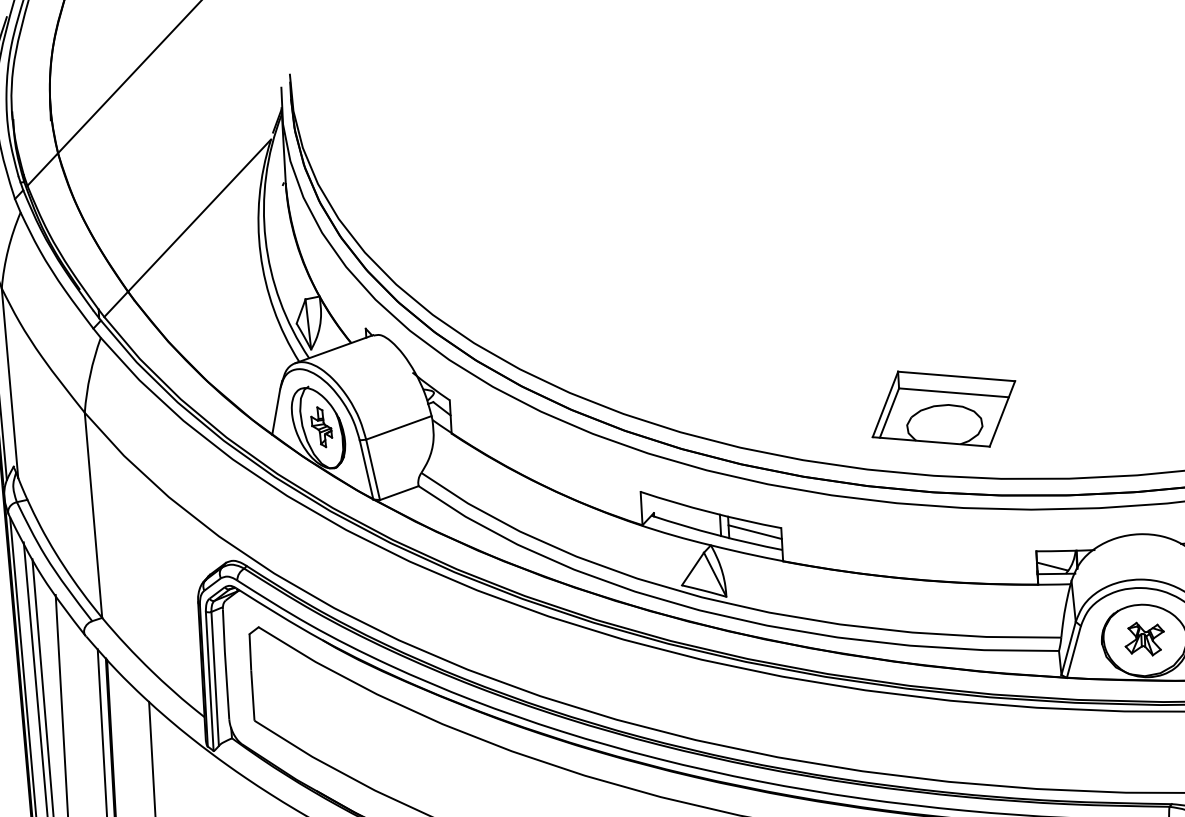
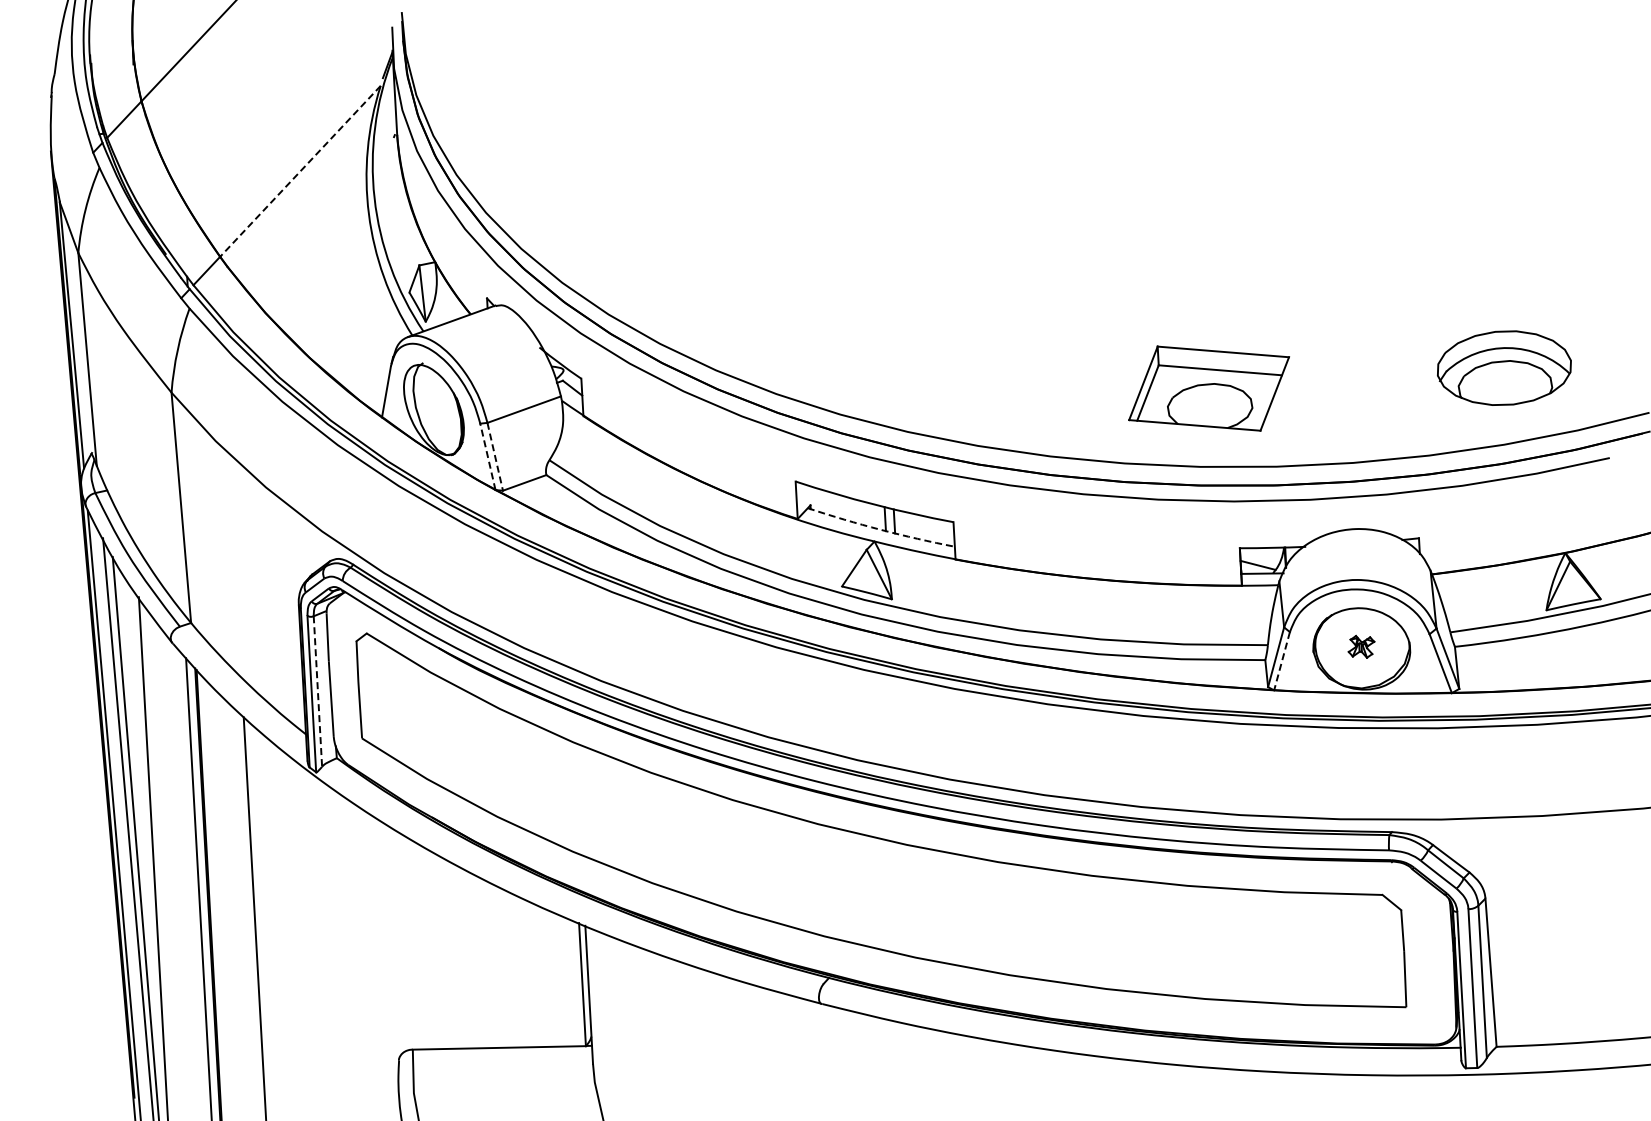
line: (199, 215) -> (300, 171), solid -> dashed
part: (944, 409) -> (1209, 388), moved
part: (321, 426) -> (437, 408), removed
line: (366, 469) -> (487, 456), solid -> dashed
line: (373, 469) -> (495, 456), solid -> dashed
line: (755, 531) -> (924, 526), removed
arc: (716, 534) -> (880, 529), solid -> dashed
part: (1144, 638) -> (1361, 646), size x0.6
line: (1073, 652) -> (1281, 661), solid -> dashed
line: (214, 679) -> (317, 692), solid -> dashed

